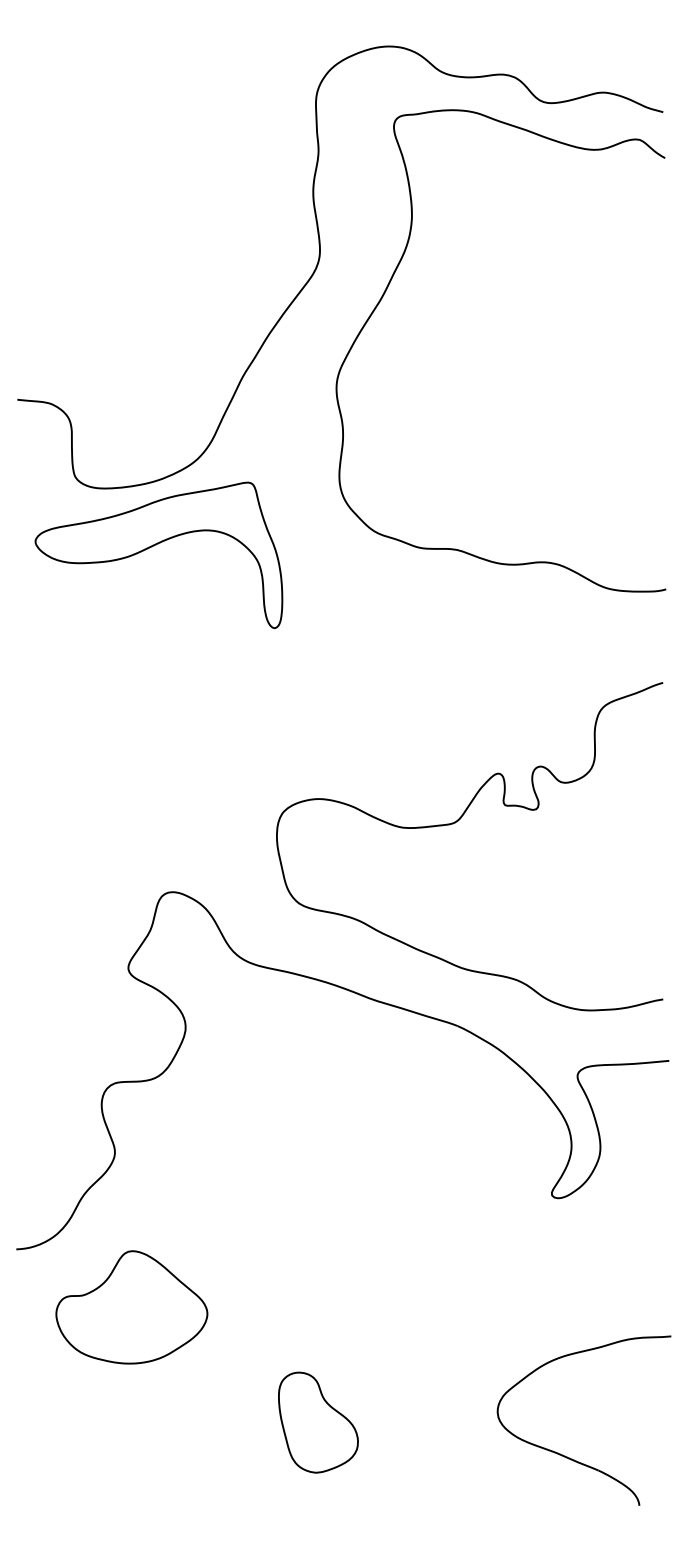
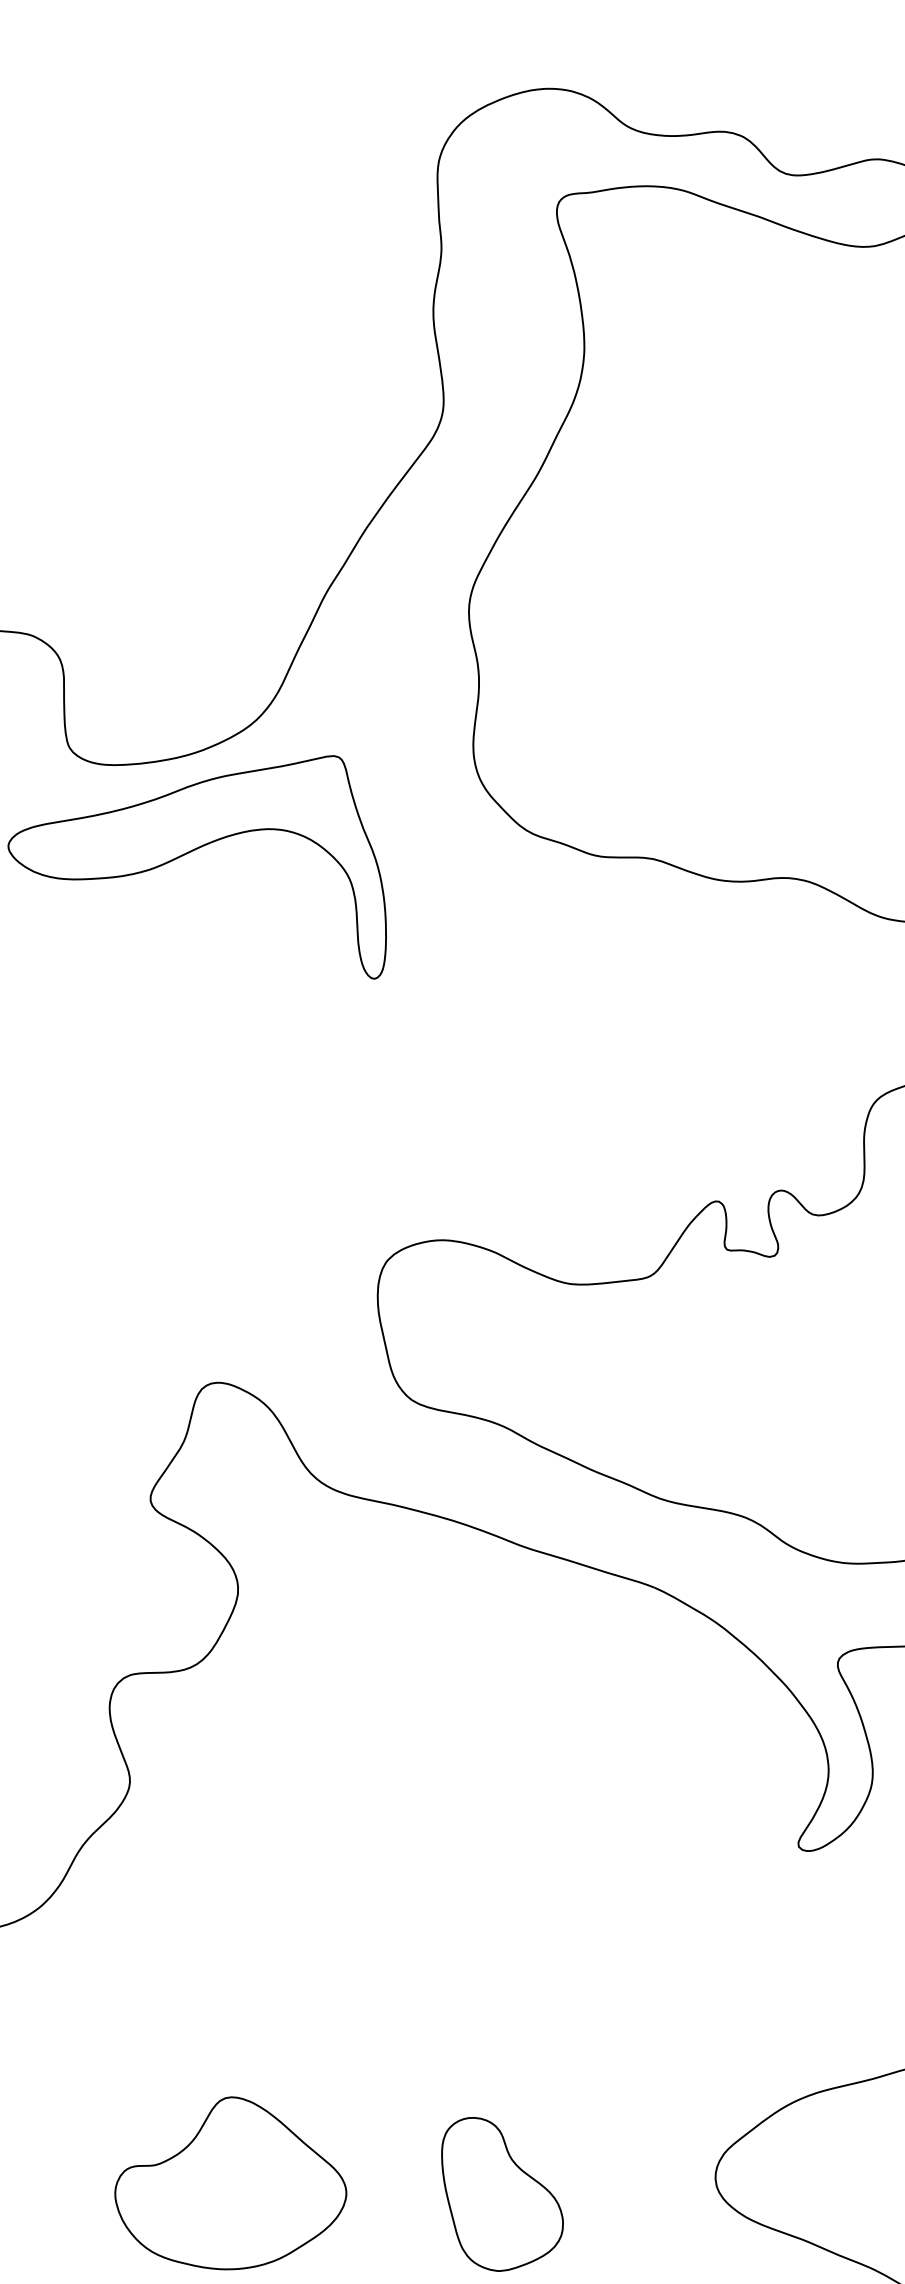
part: (131, 1307) -> (230, 2183), moved
part: (318, 1422) -> (502, 2194), moved

